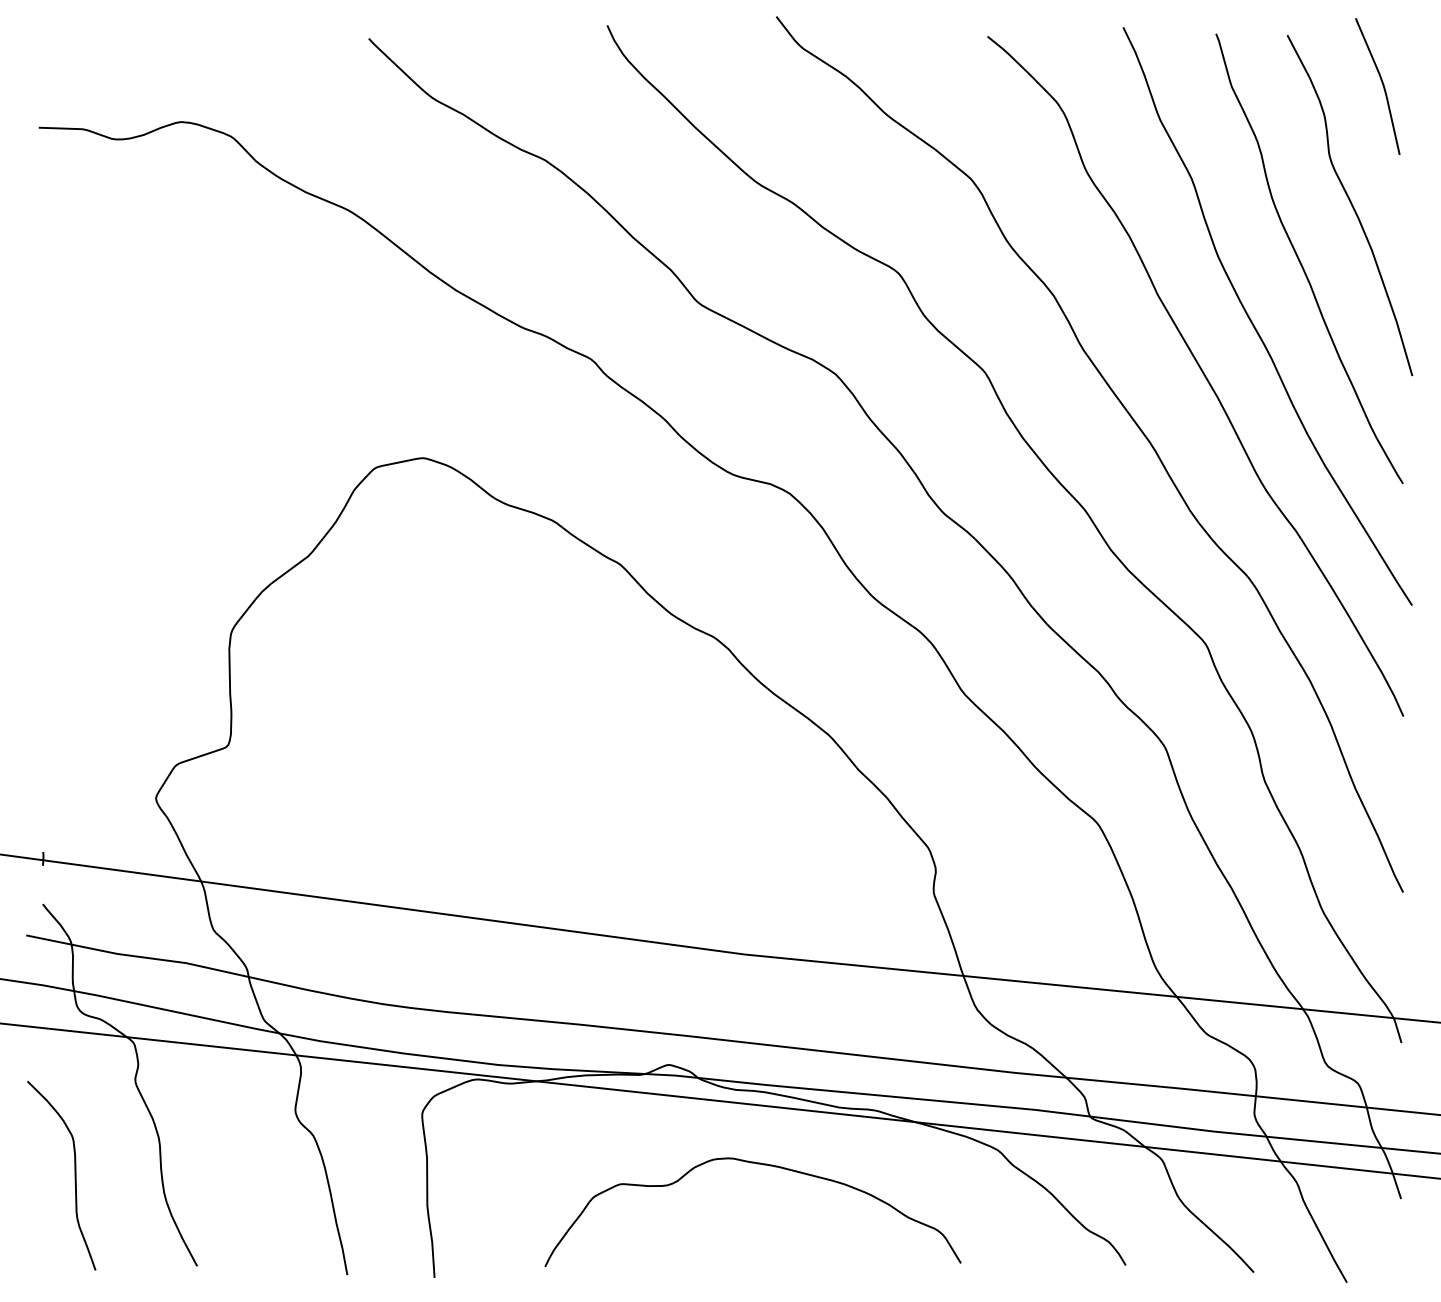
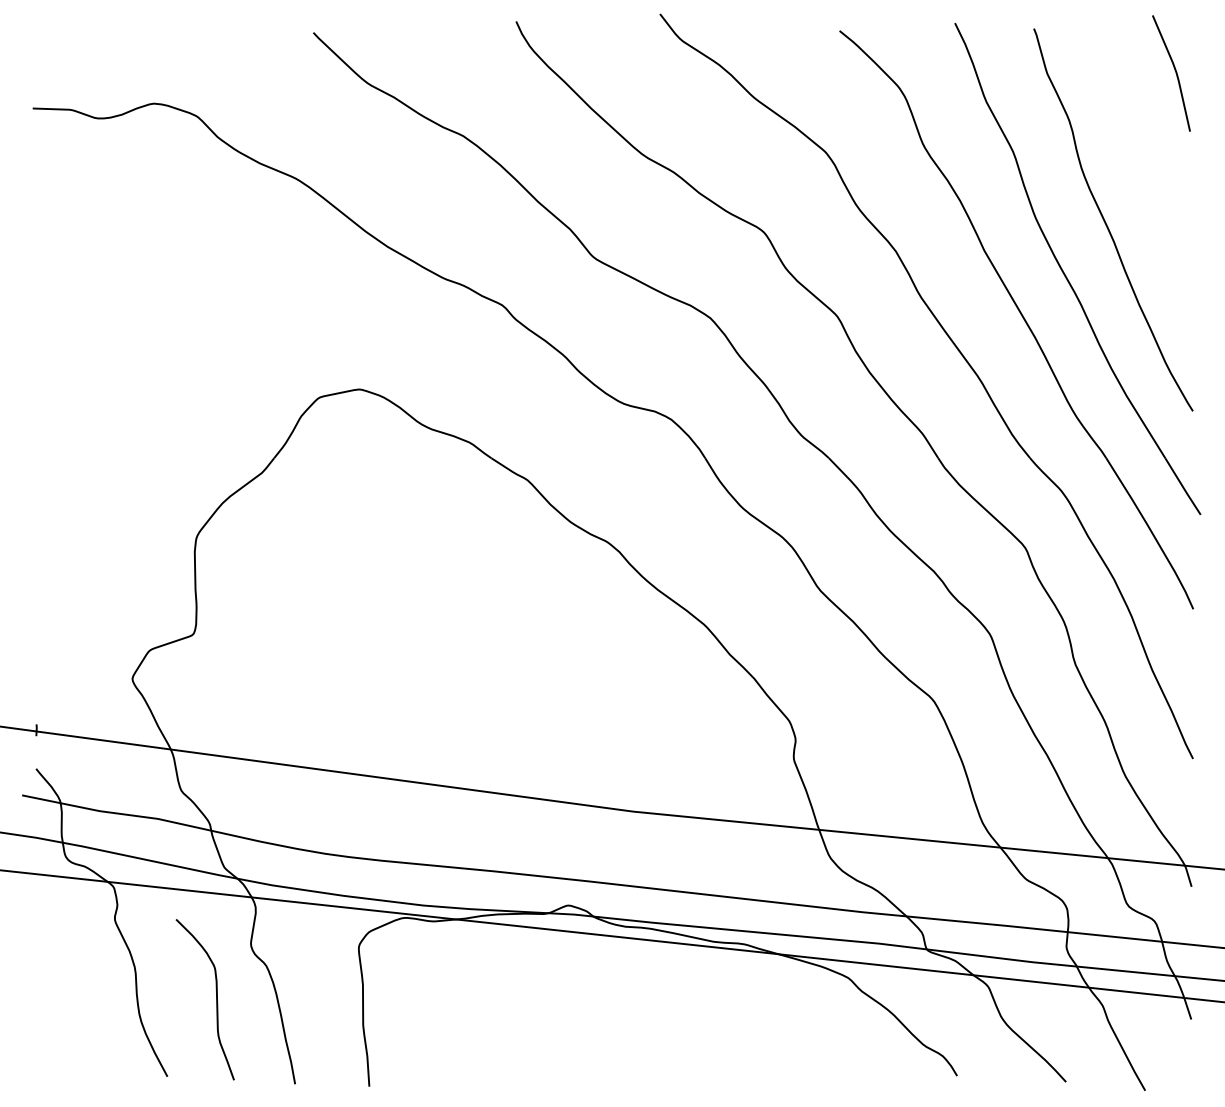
curve: (1350, 205) -> (1148, 174), removed
curve: (758, 1164) -> (644, 990), removed
curve: (74, 1175) -> (216, 999), moved

